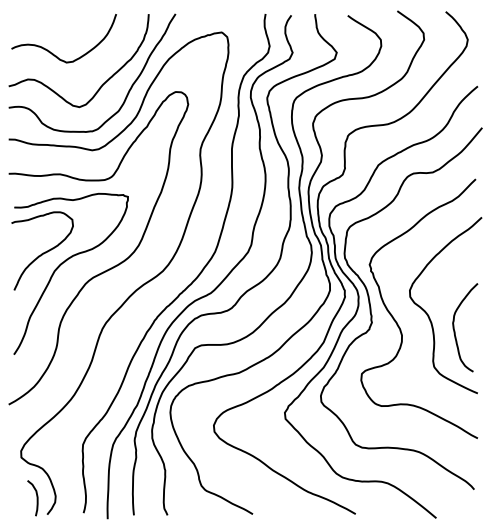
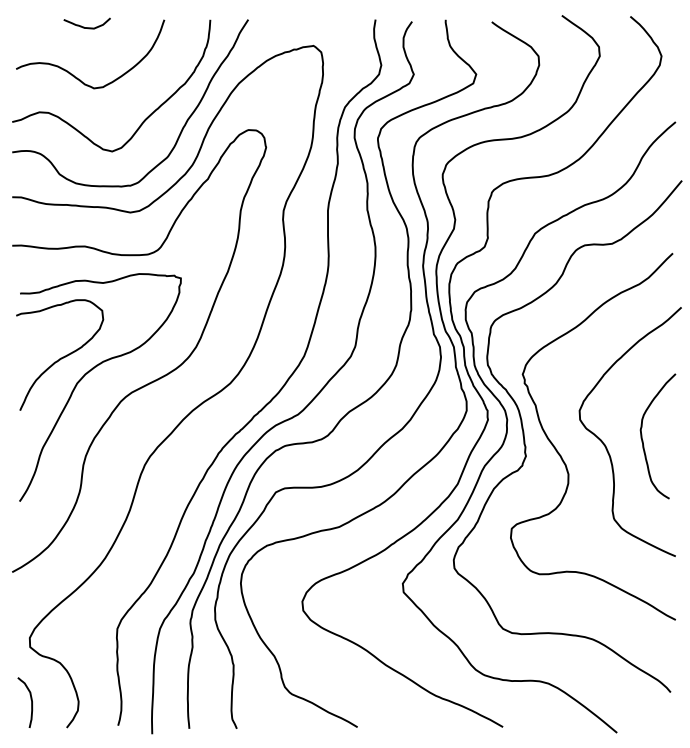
curve: (59, 18) -> (84, 26), added
curve: (455, 330) -> (643, 440), moved
curve: (36, 496) -> (30, 699), moved

